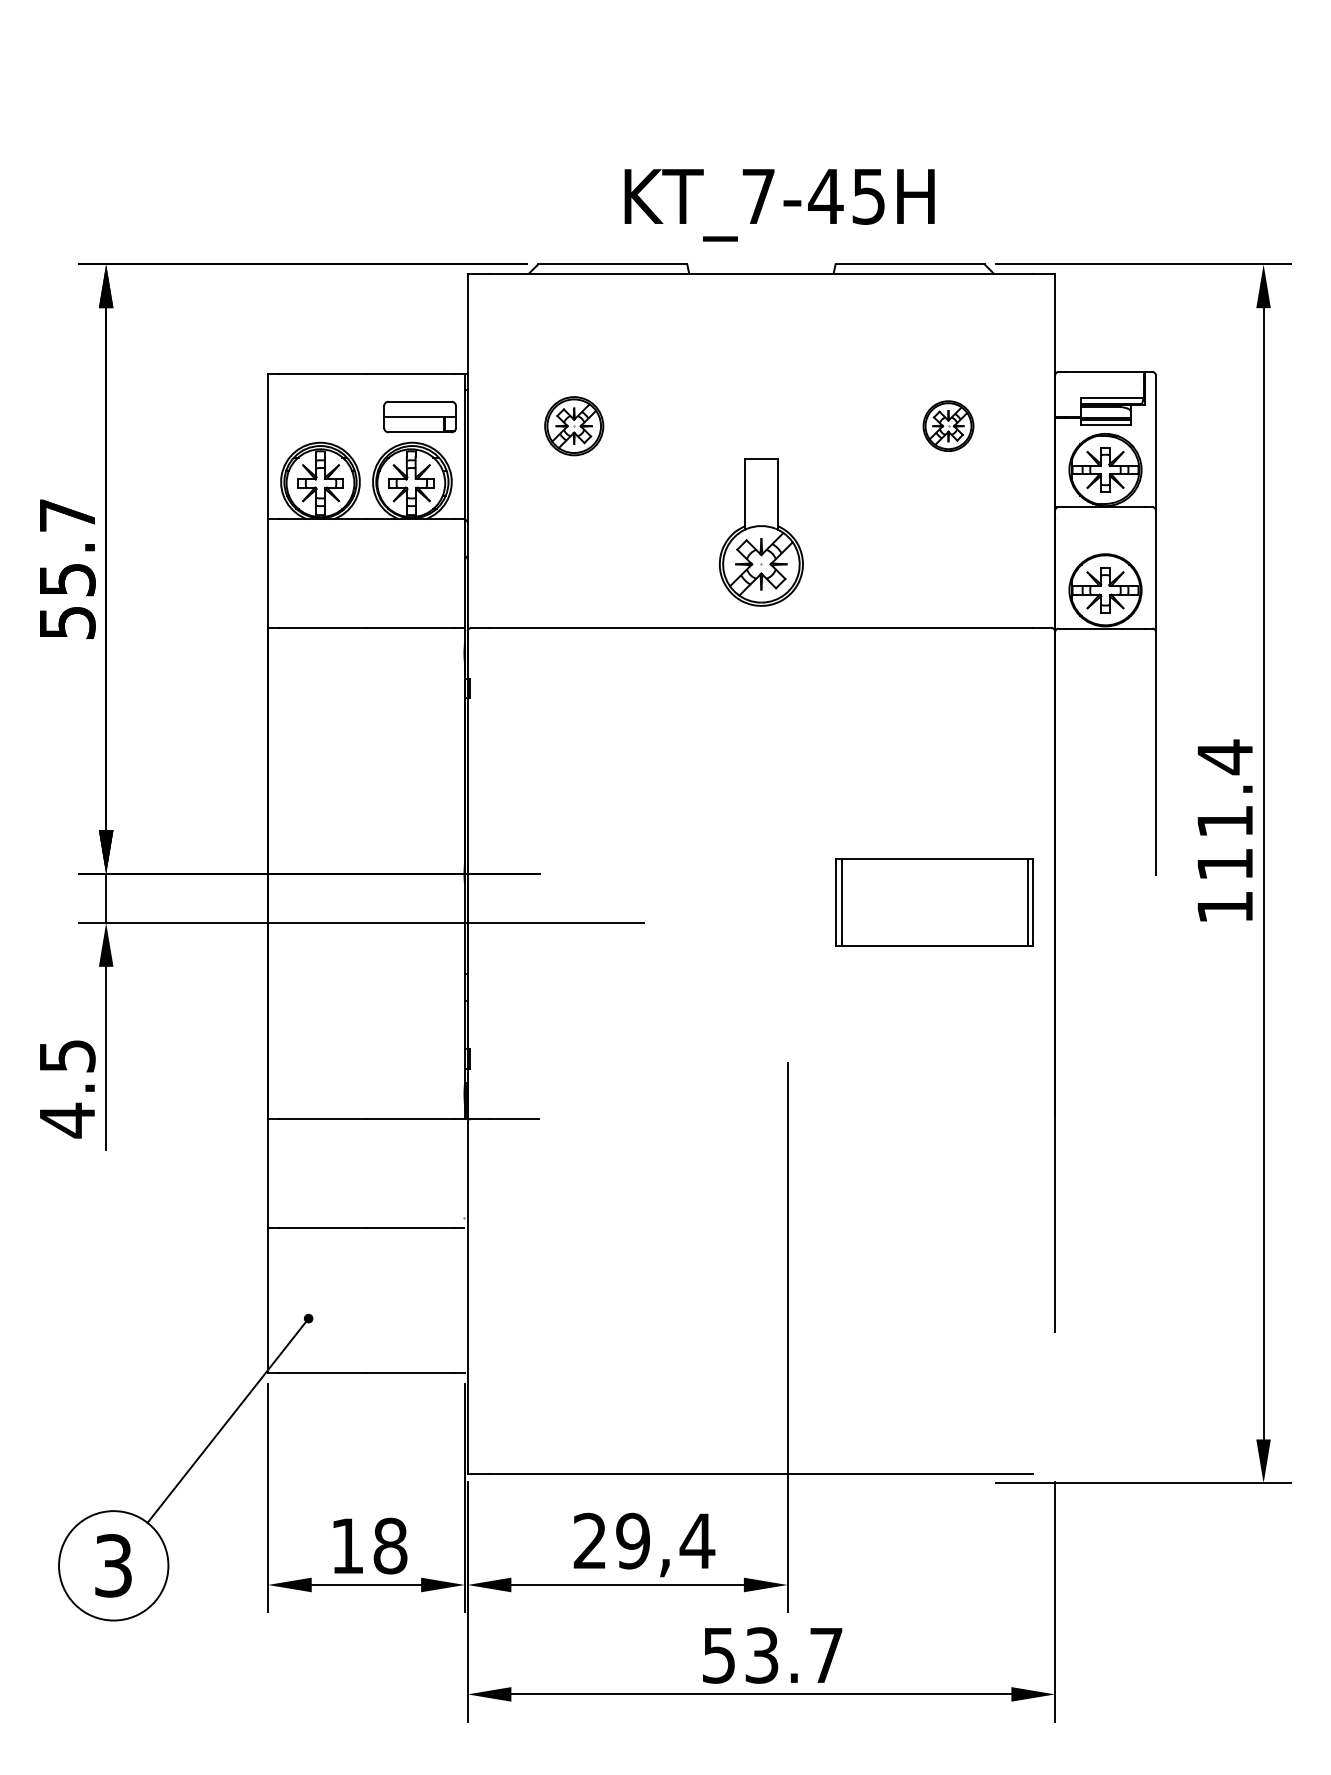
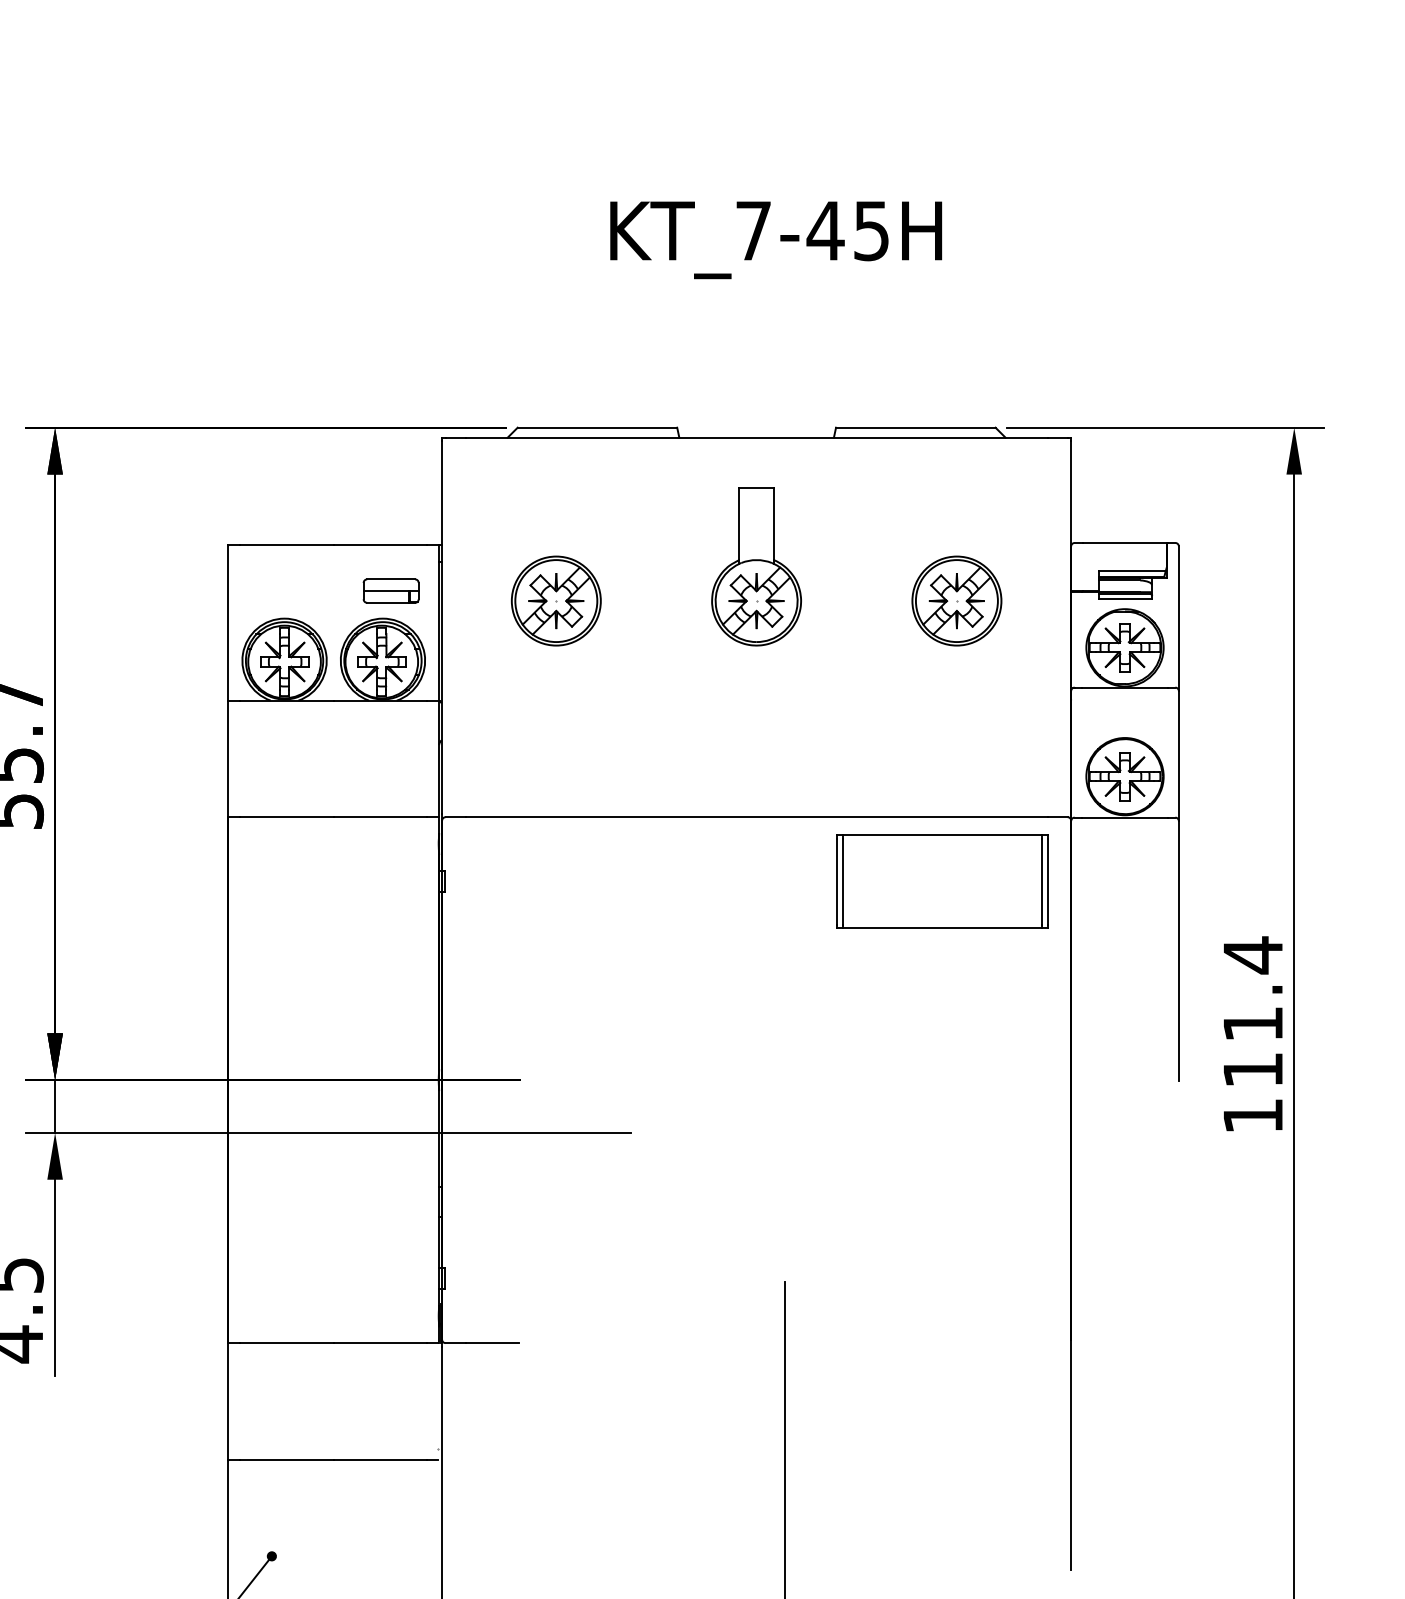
text: (779, 205) -> (775, 240), moved
part: (419, 416) -> (390, 590), size x0.71
part: (573, 425) -> (555, 600), size x1.43
part: (948, 425) -> (956, 600), size x1.67
part: (760, 532) -> (755, 566), moved
part: (934, 902) -> (941, 881), moved

